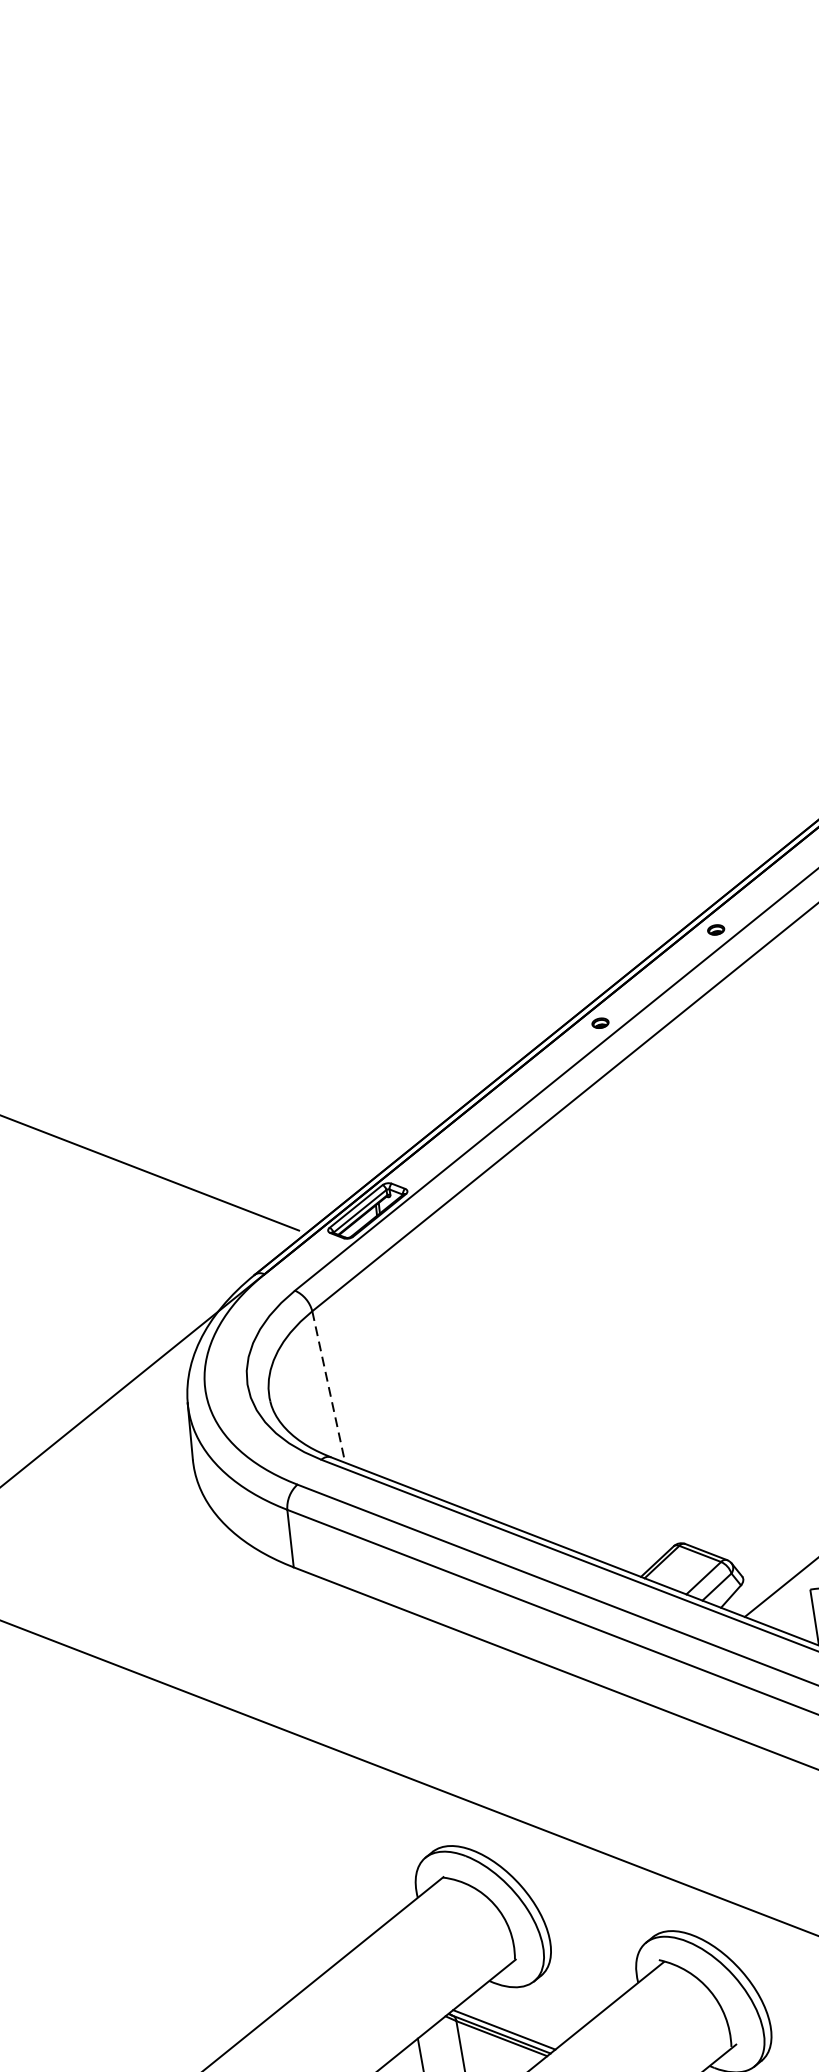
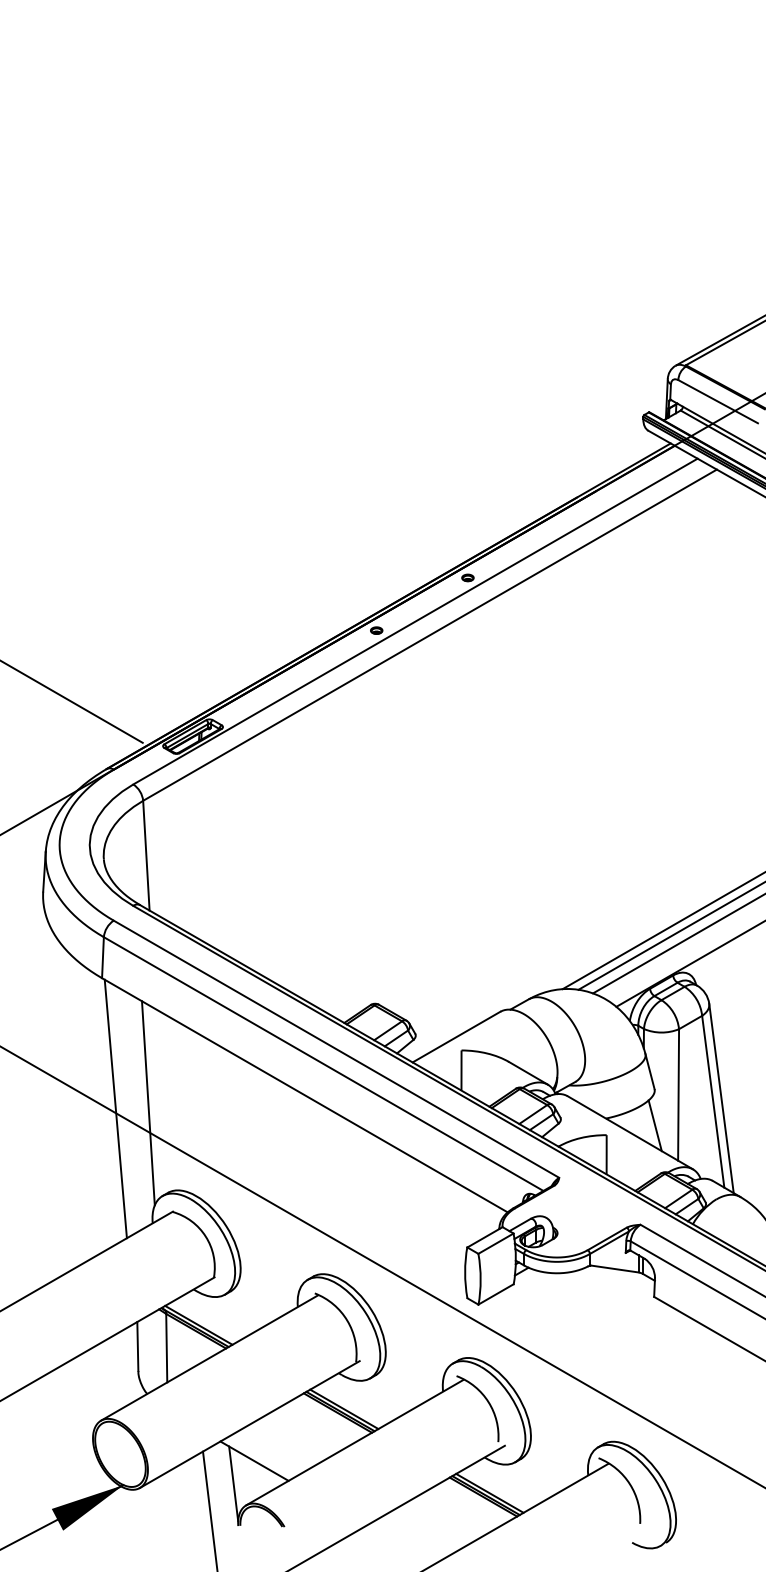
line: (328, 1386) -> (146, 855), dashed -> solid
line: (385, 1731) -> (148, 1103), added
line: (340, 1745) -> (115, 1108), added

